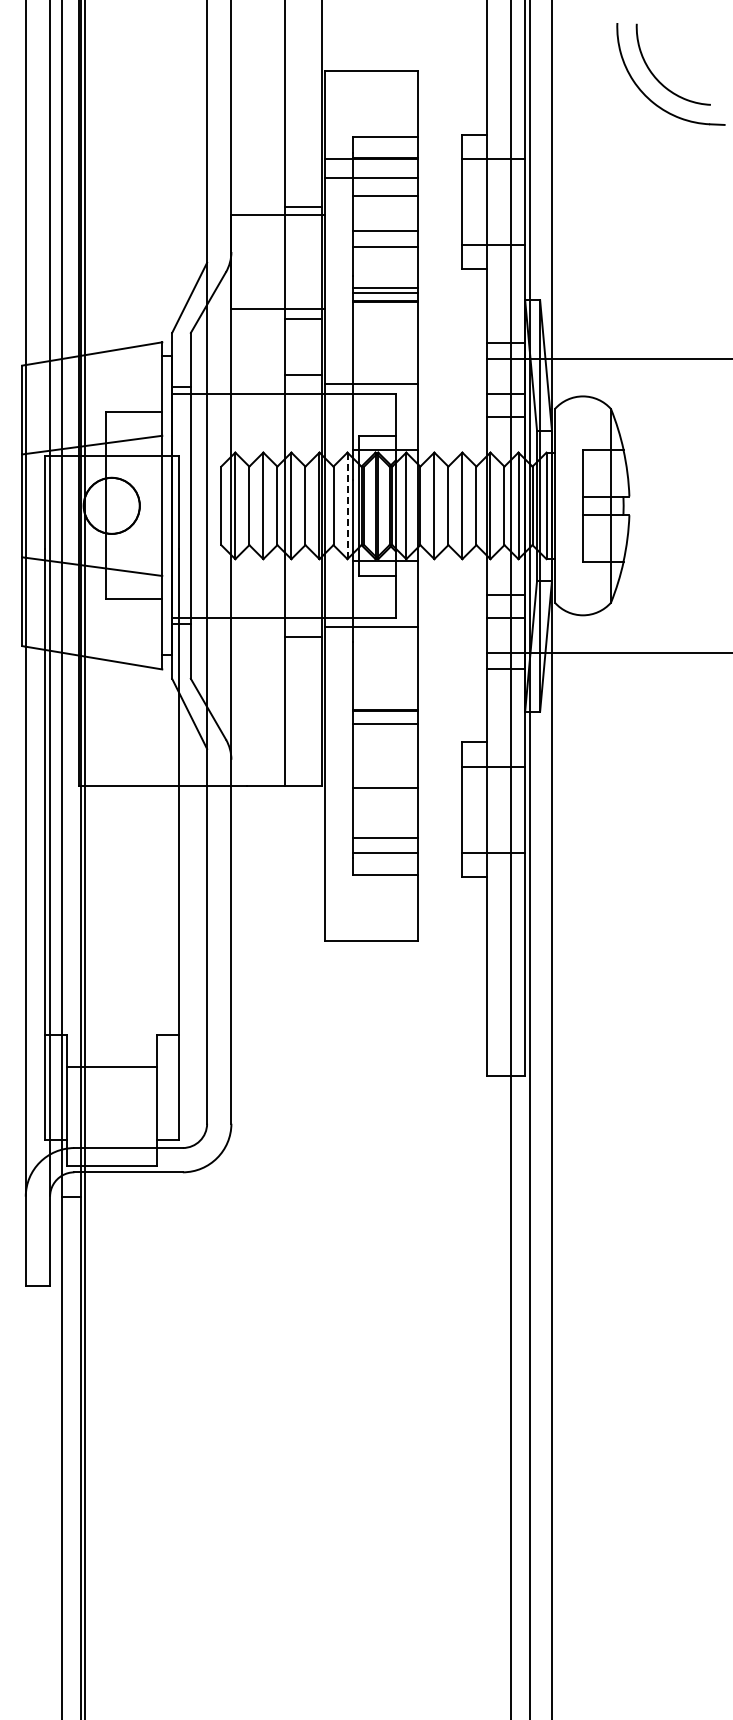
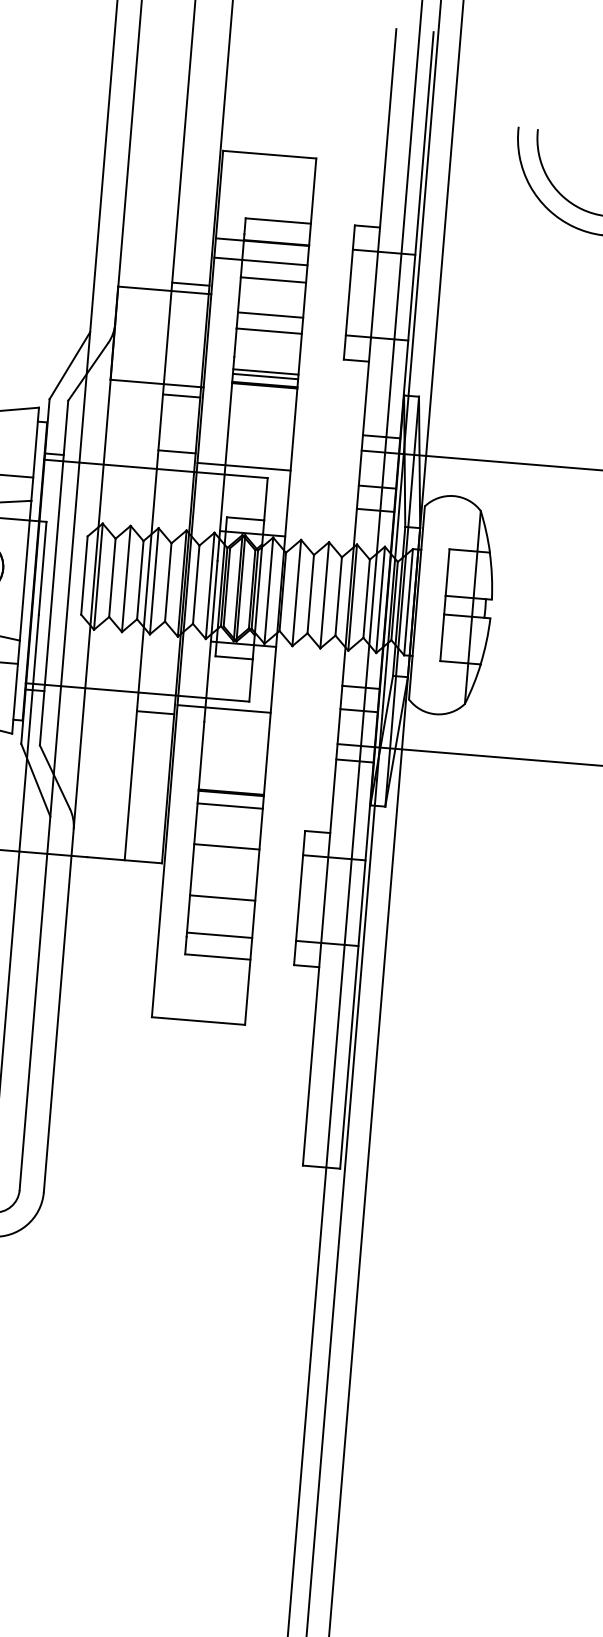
line: (347, 506) -> (210, 586), dashed -> solid
line: (385, 787) -> (226, 846), moved
line: (385, 837) -> (222, 897), moved

